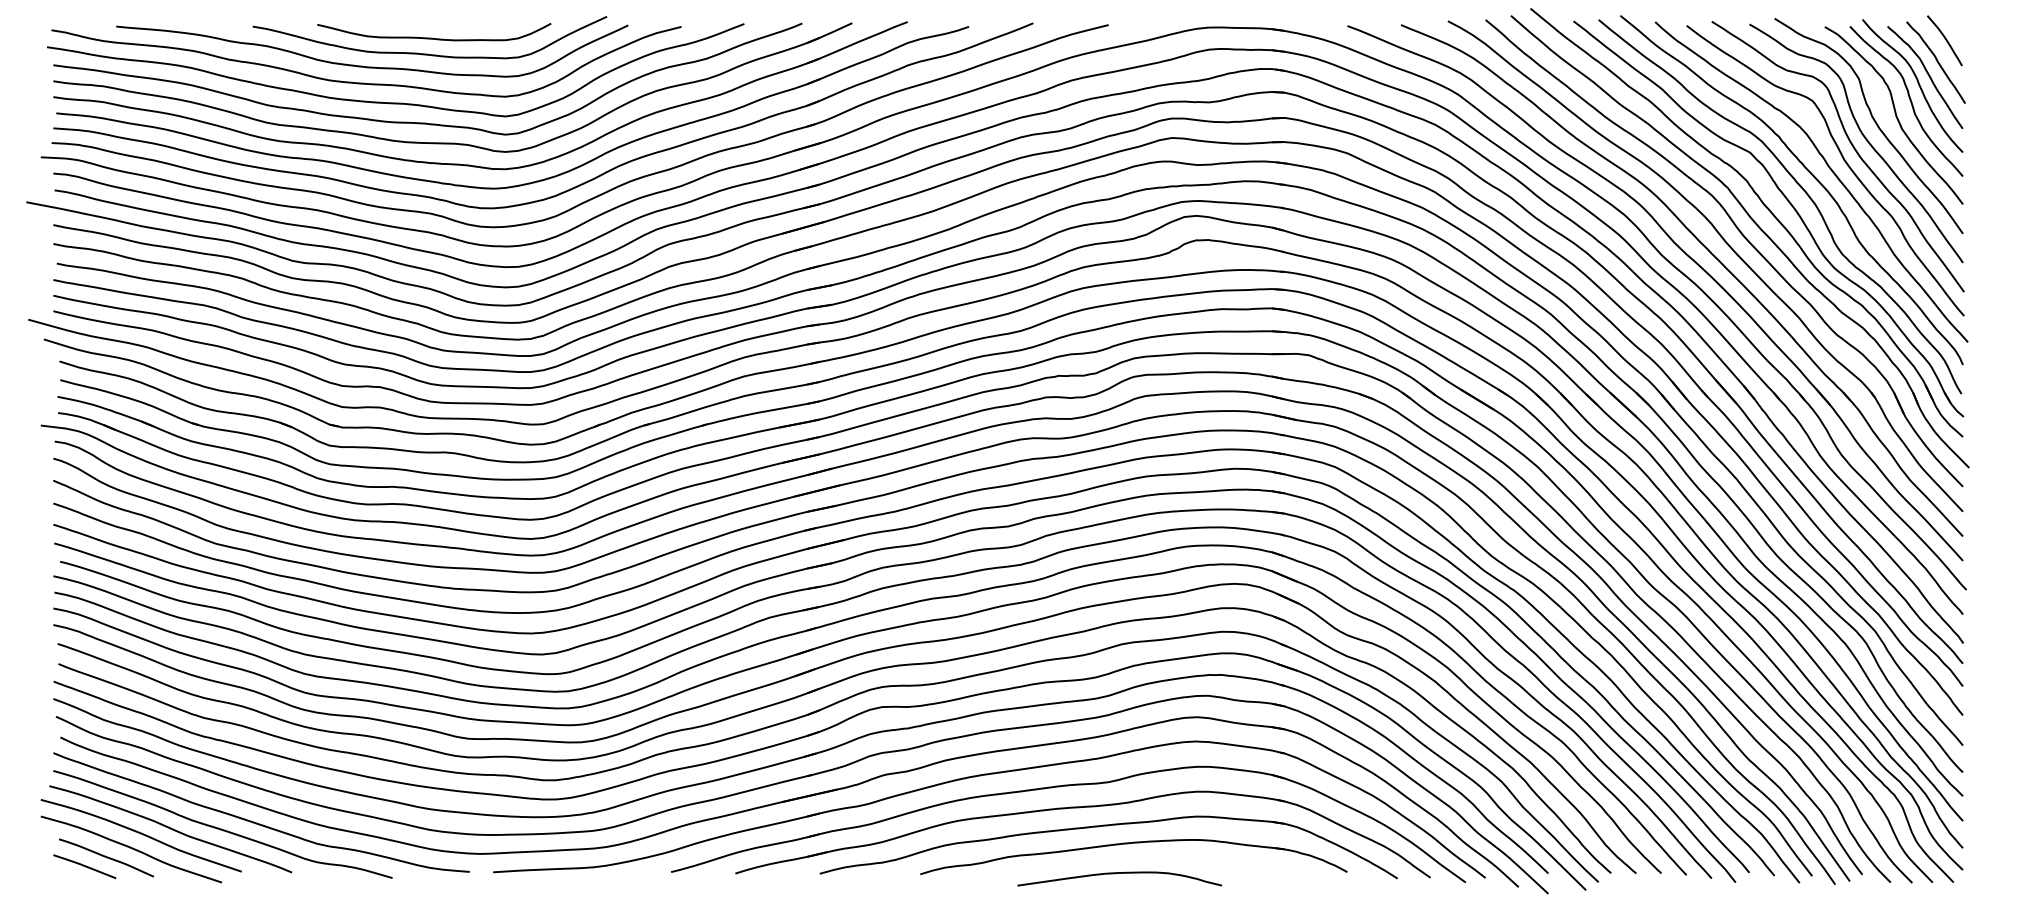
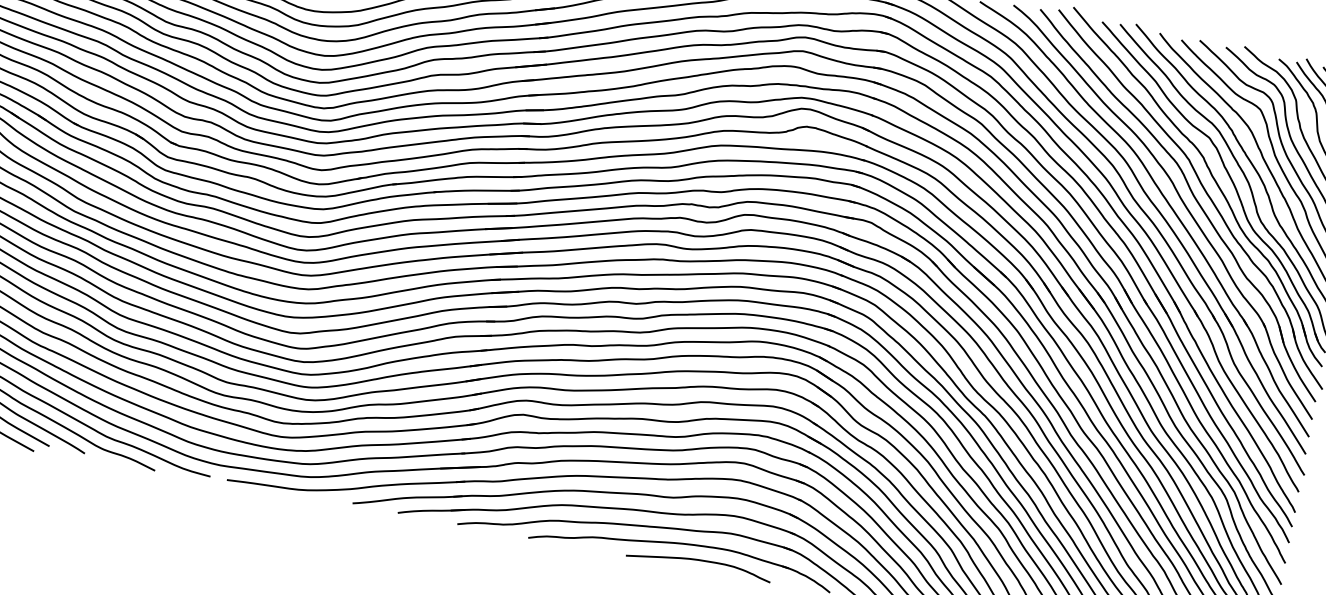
curve: (1119, 873) -> (699, 560), moved

